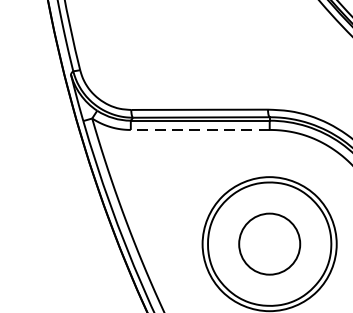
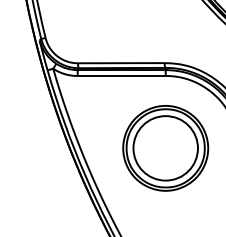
line: (199, 129) -> (121, 75), dashed -> solid
circle: (269, 244) -> (165, 148), size x1.67

